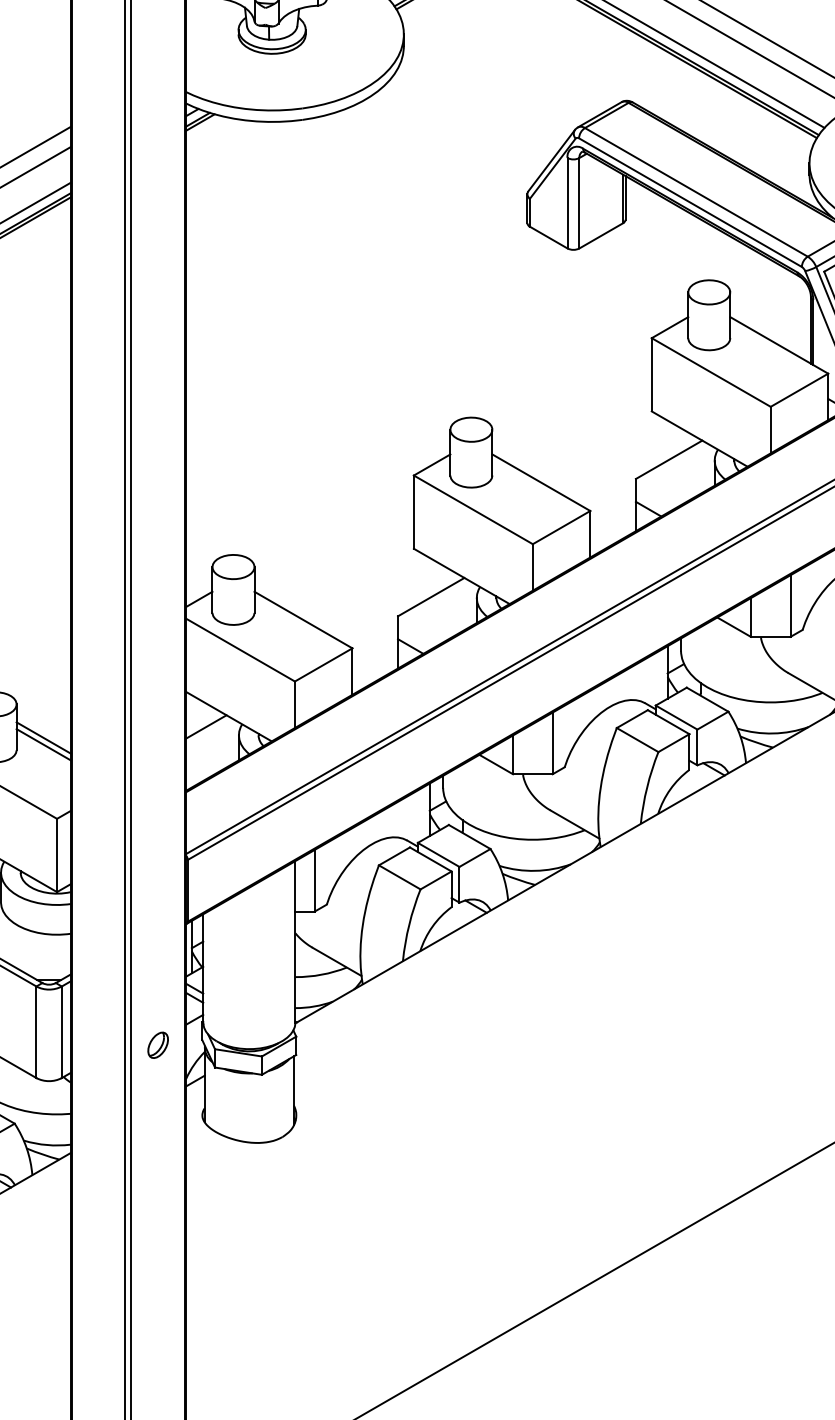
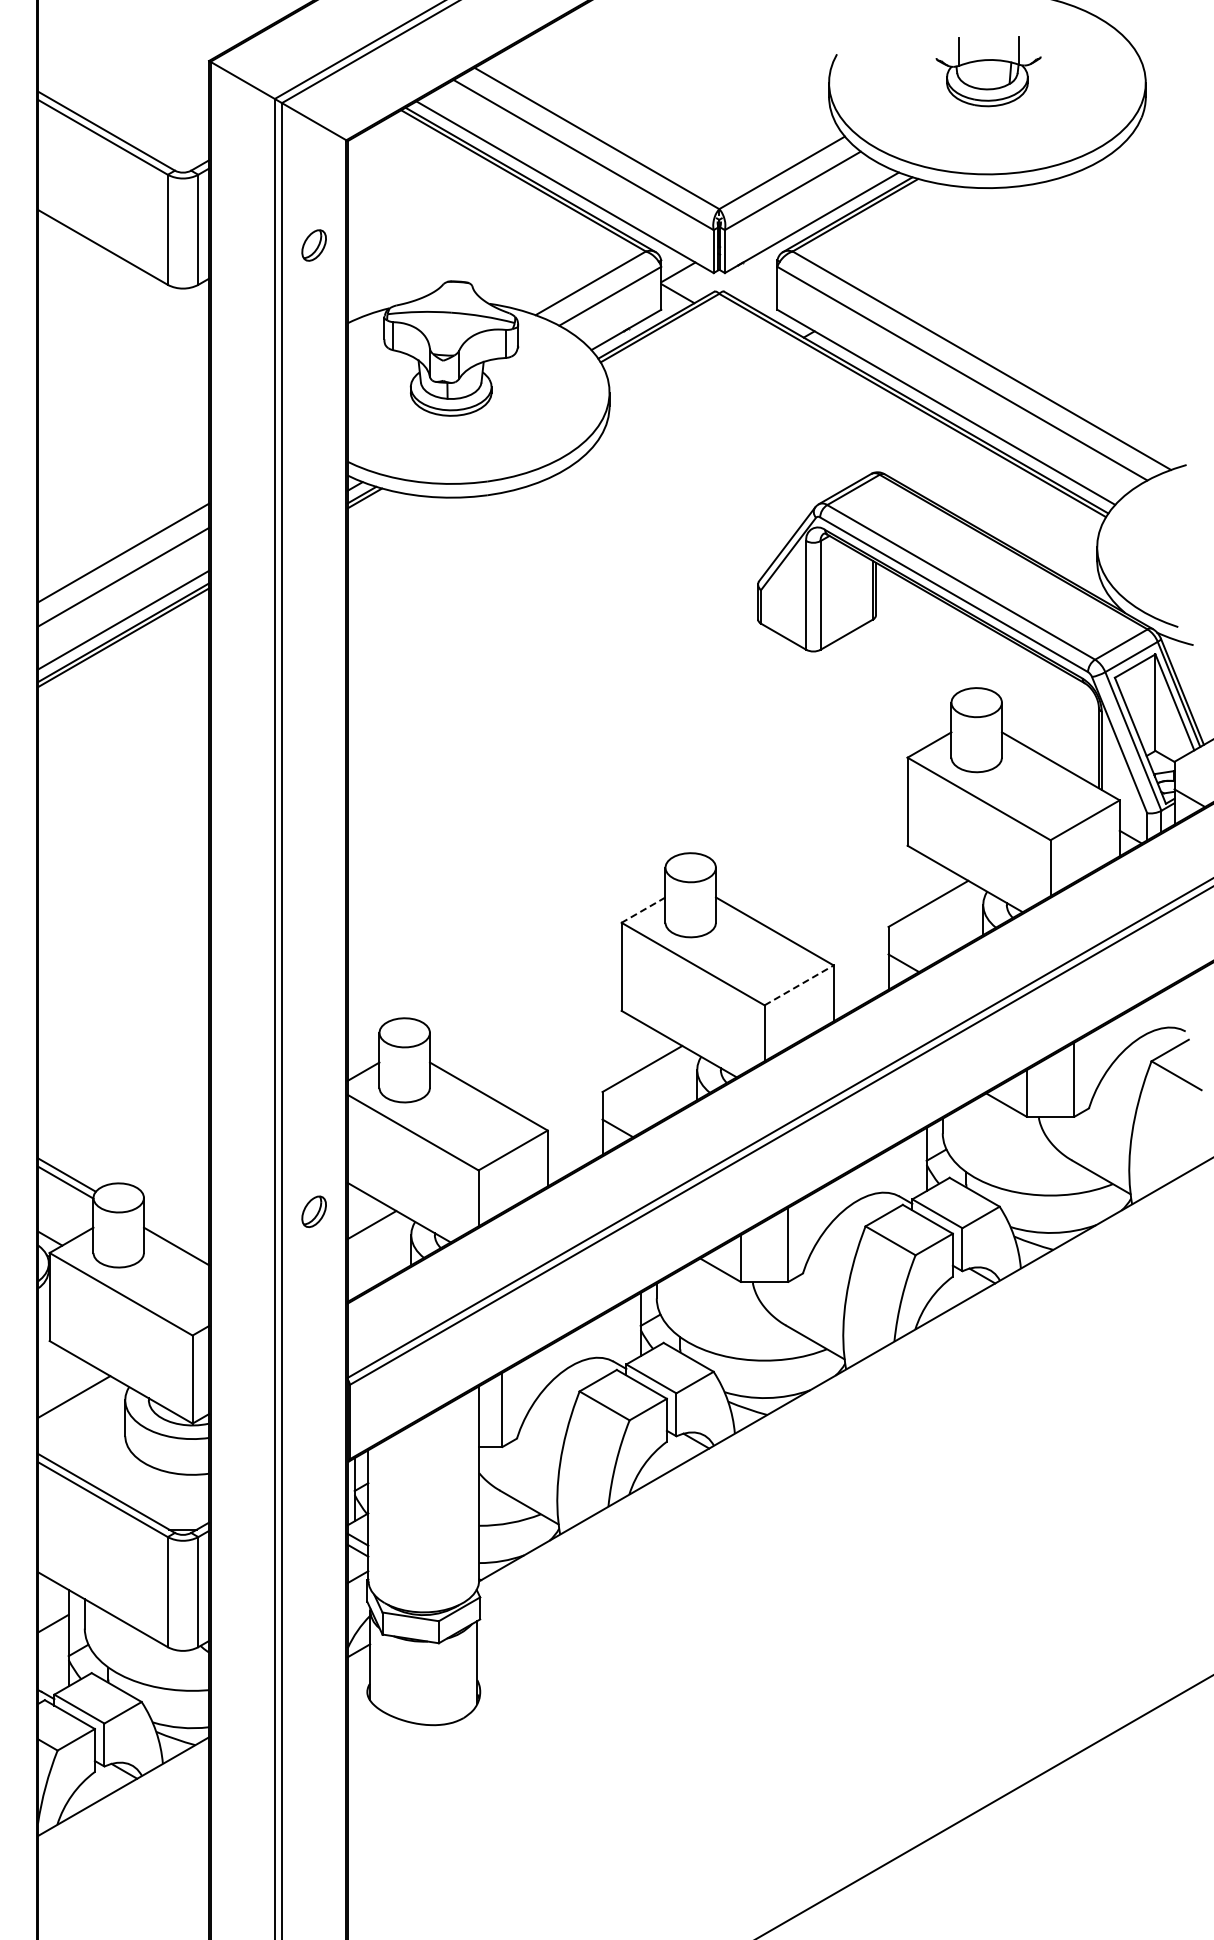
line: (432, 465) -> (643, 910), solid -> dashed
line: (561, 527) -> (799, 985), solid -> dashed
line: (43, 738) -> (176, 1238), removed
part: (157, 1045) -> (313, 1211), moved

